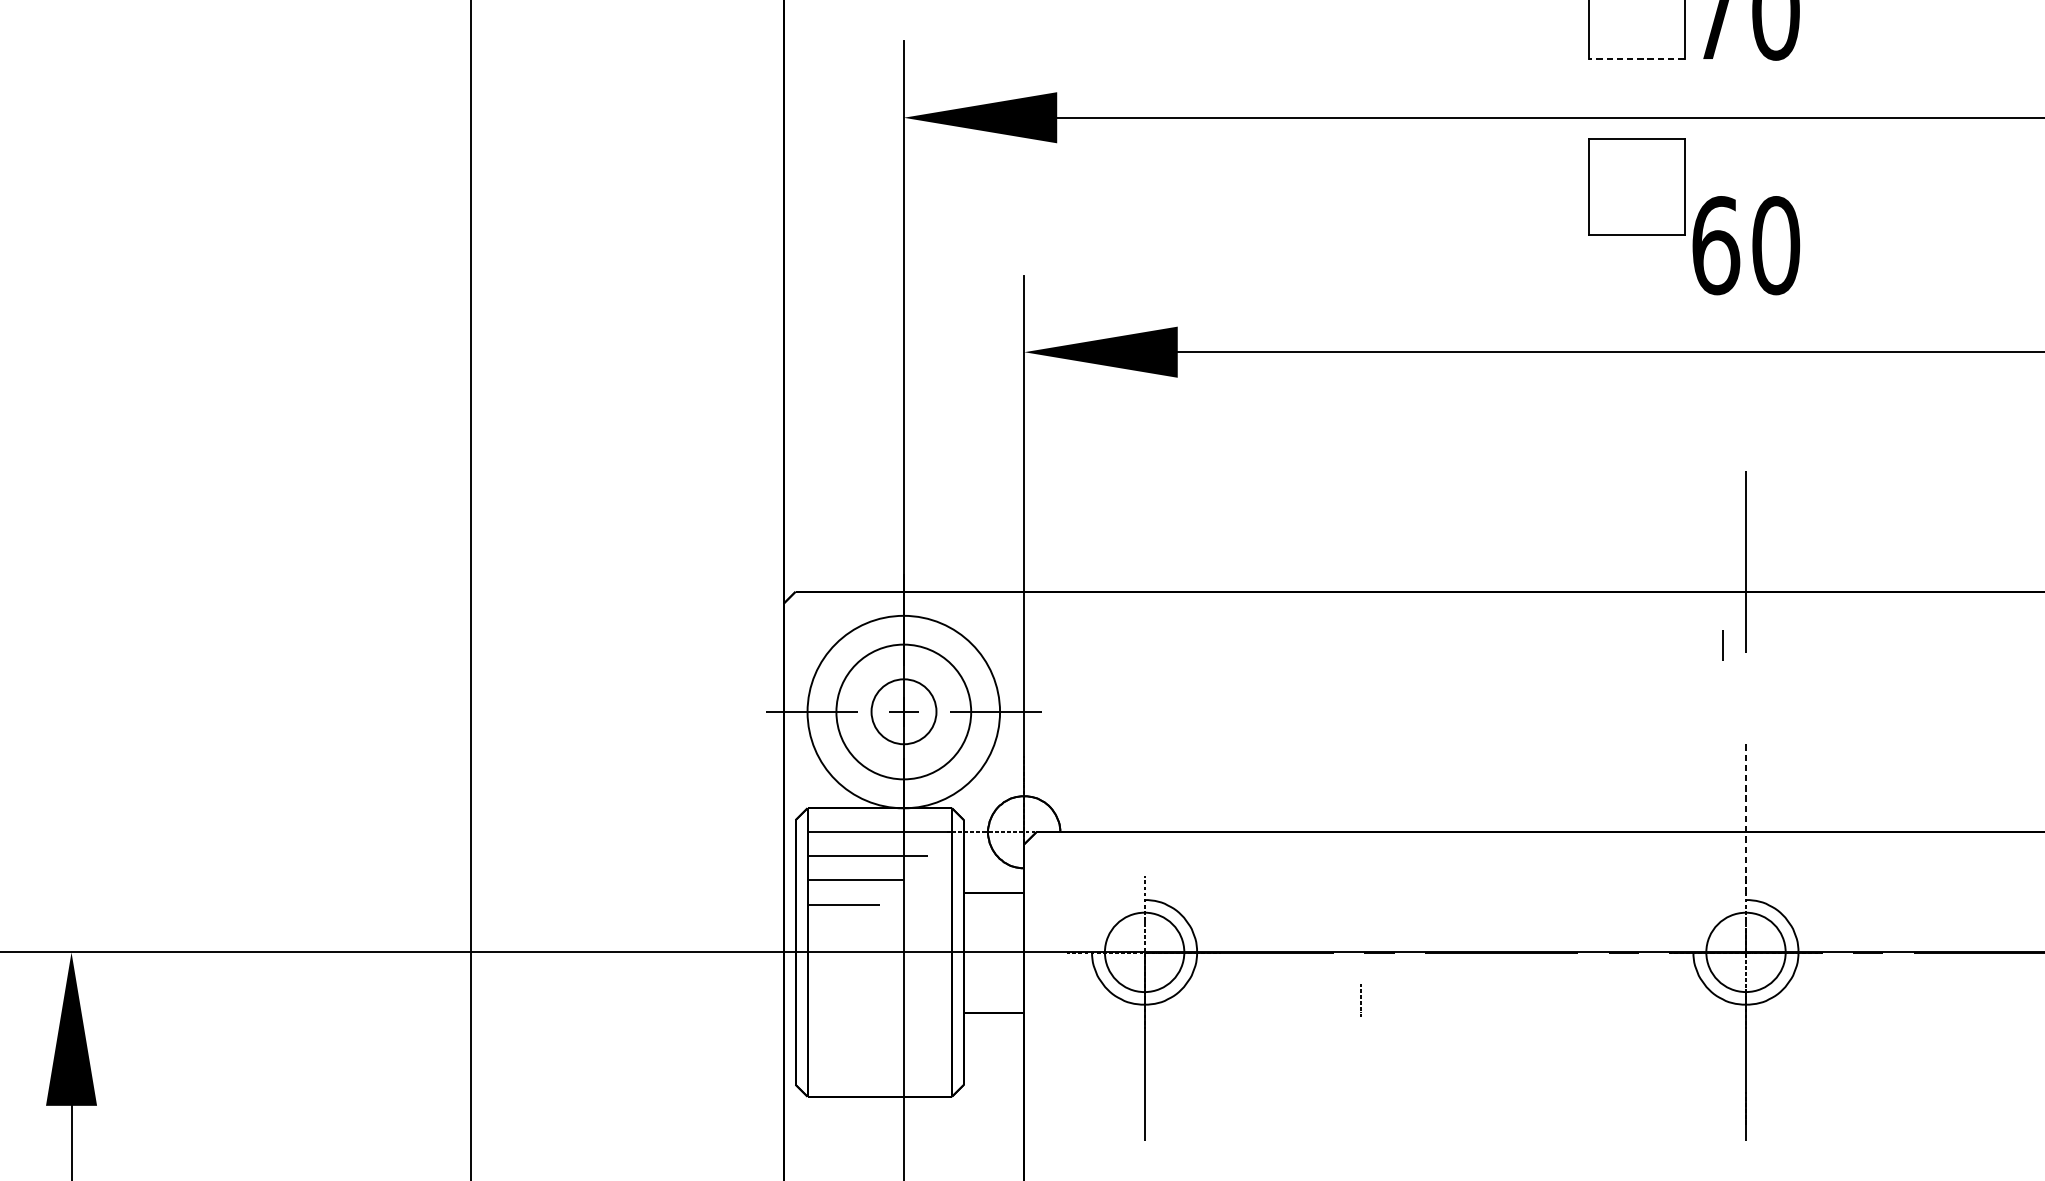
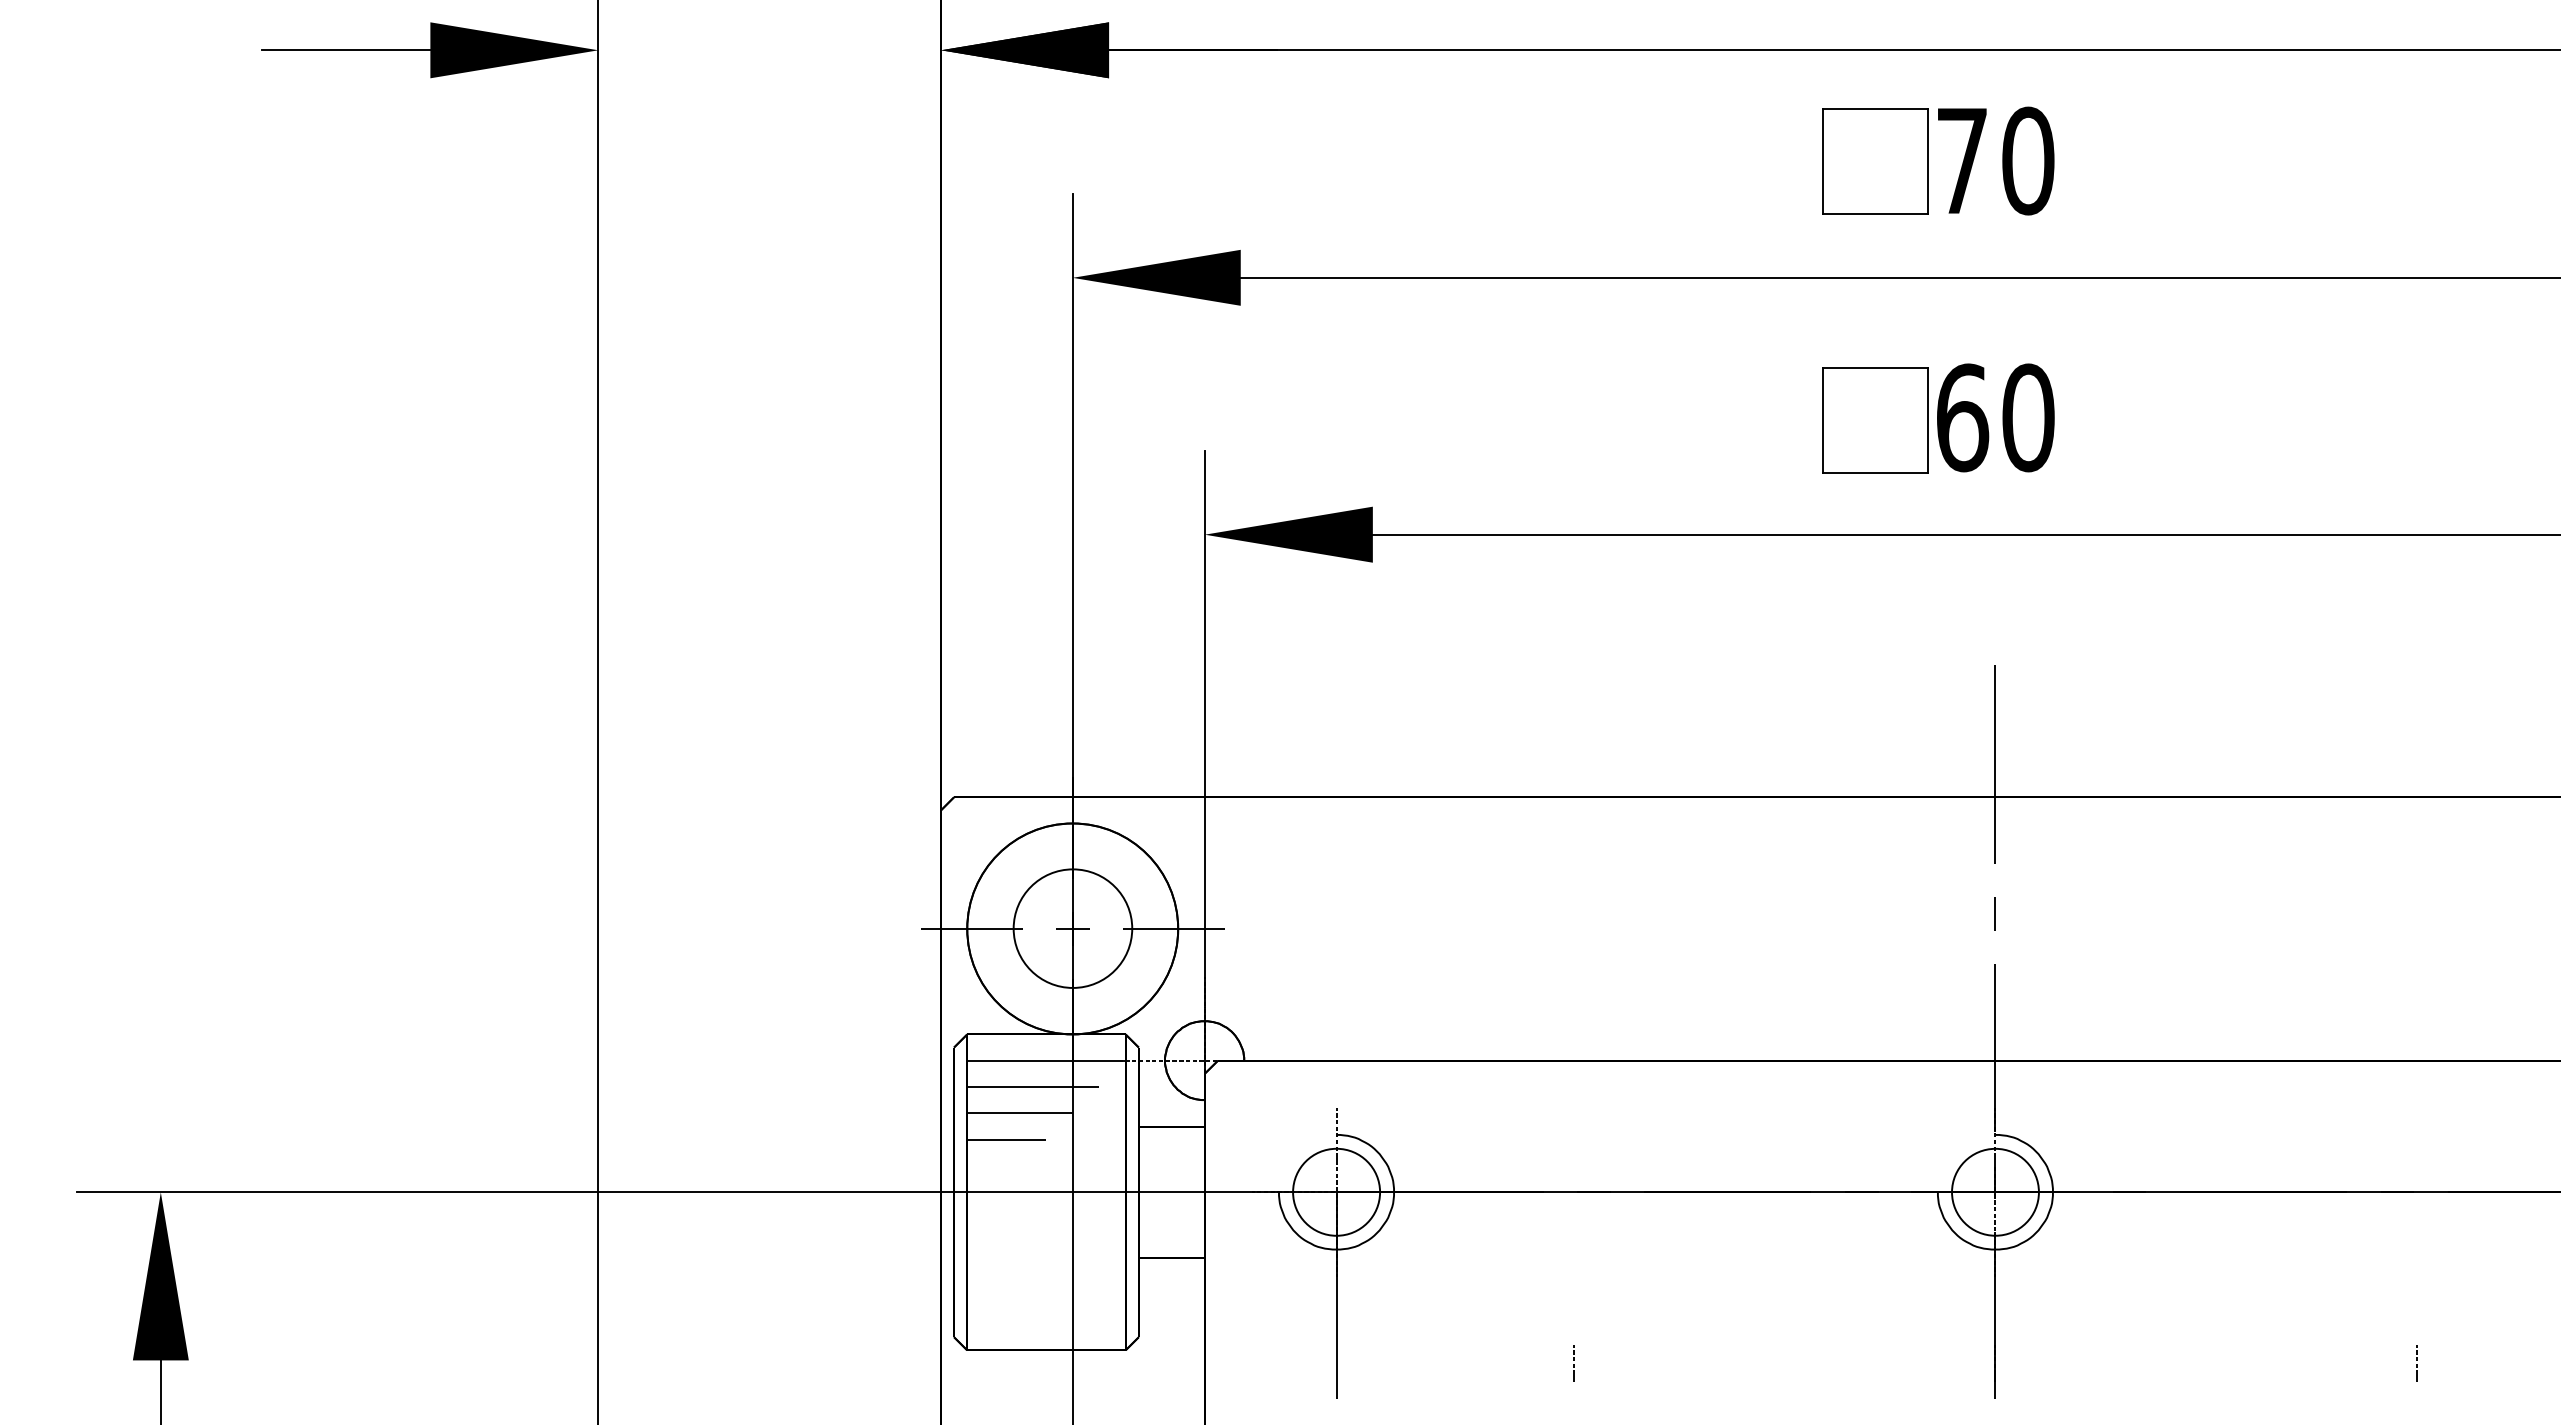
line: (1636, 59) -> (1875, 213), dashed -> solid
part: (1636, 187) -> (1875, 420), moved
line: (1722, 645) -> (1994, 913), moved
circle: (903, 711) -> (1072, 928), size x1.43
circle: (903, 711) -> (1072, 928), size x1.67
line: (1746, 820) -> (1995, 1047), dashed -> solid
line: (1360, 1001) -> (1573, 1364), moved

